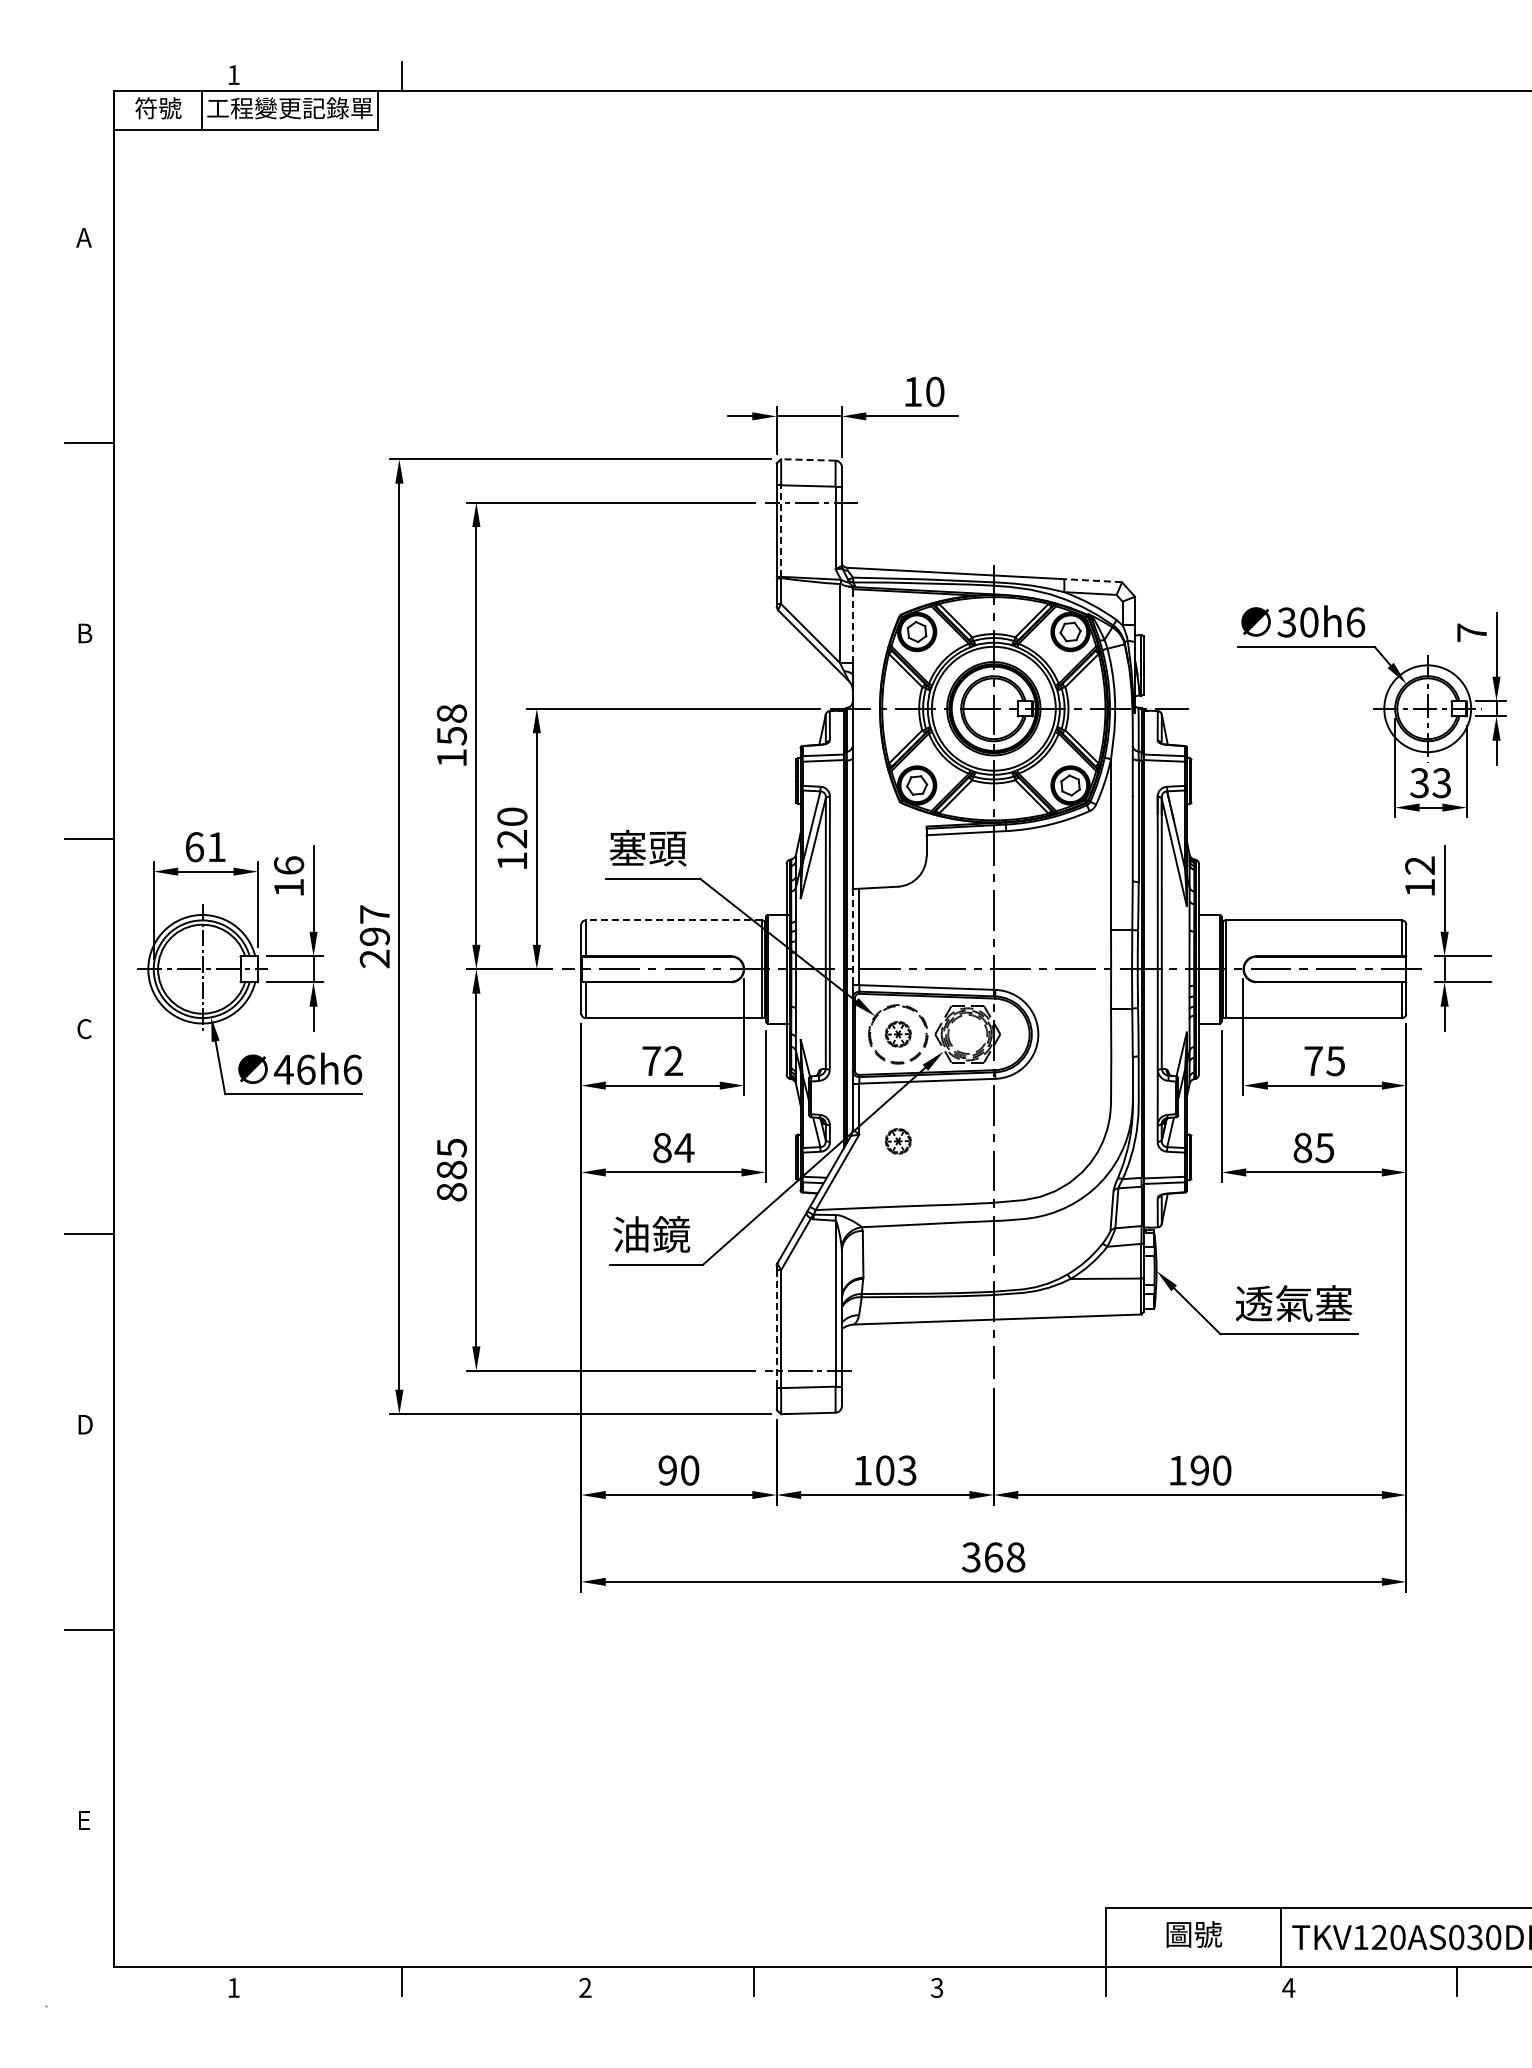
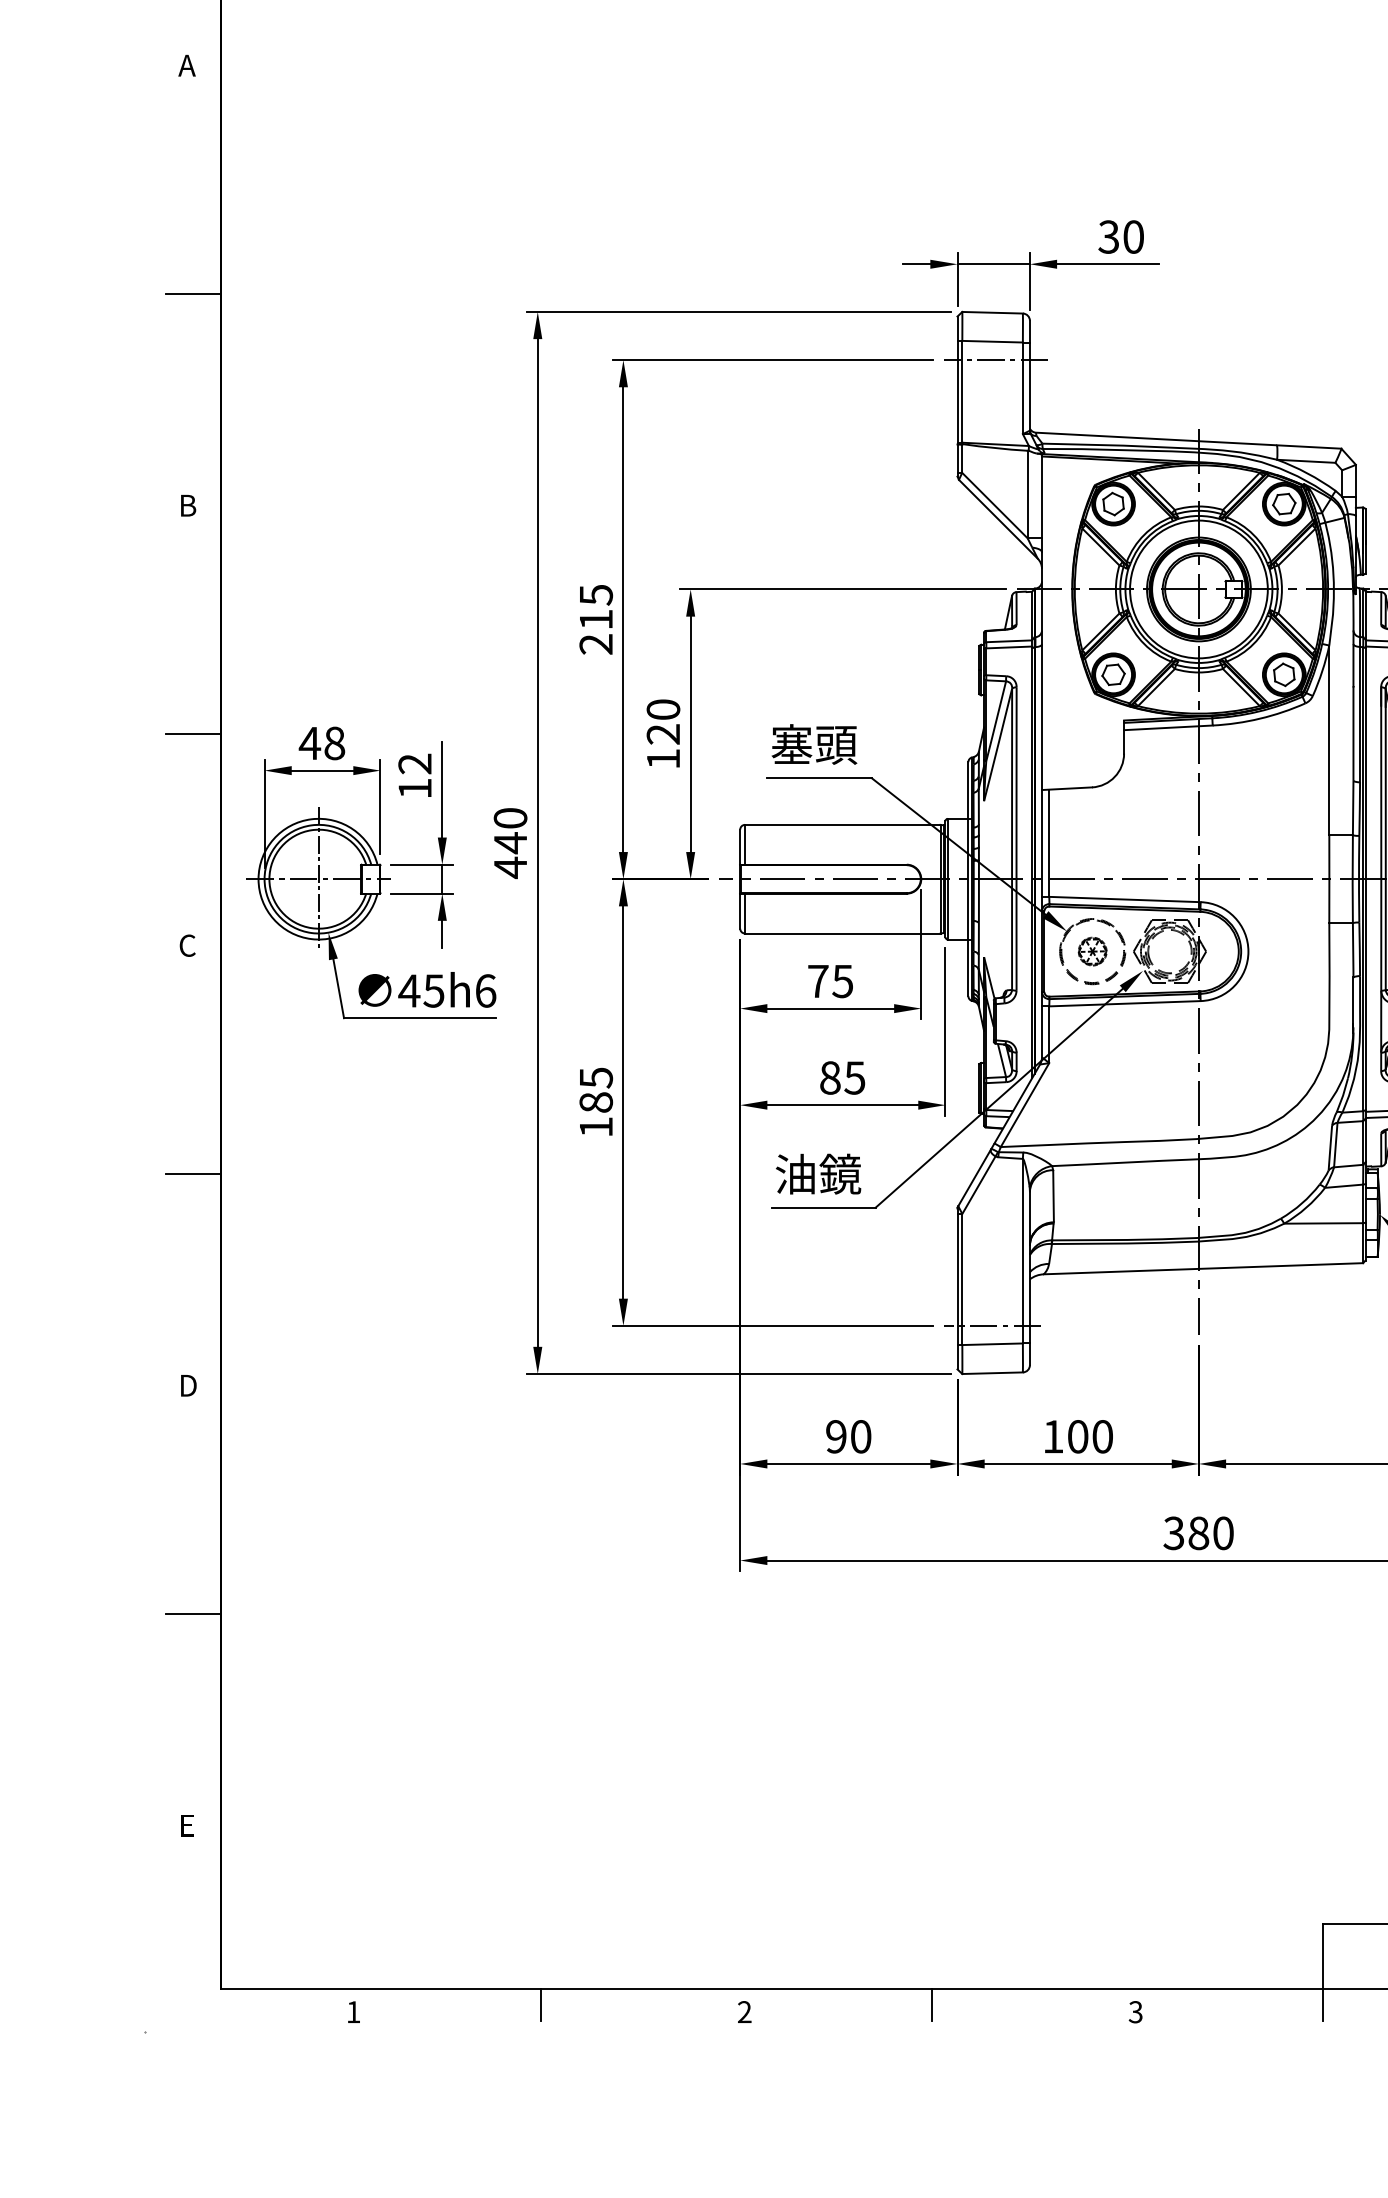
text: (912, 391) -> (1108, 236), 10 -> 30
line: (807, 459) -> (991, 312), dashed -> solid
line: (781, 531) -> (962, 392), dashed -> solid
line: (1093, 580) -> (1309, 446), dashed -> solid
line: (852, 626) -> (1041, 497), dashed -> solid
text: (451, 735) -> (595, 619), 158 -> 215
text: (205, 847) -> (322, 743), 61 -> 48
text: (289, 865) -> (415, 763), 16 -> 12
line: (673, 920) -> (842, 824), dashed -> solid
text: (374, 937) -> (510, 843), 297 -> 440
line: (852, 937) -> (1041, 843), dashed -> solid
text: (673, 1061) -> (842, 981), 72 -> 75
text: (305, 1069) -> (433, 990), 46h6 -> 45h6
part: (898, 1141) -> (1092, 1070), removed
text: (684, 1148) -> (854, 1078), 84 -> 85
text: (451, 1192) -> (595, 1127), 885 -> 185
line: (776, 1329) -> (957, 1279), dashed -> solid
text: (906, 1470) -> (1101, 1436), 103 -> 100
text: (1004, 1557) -> (1210, 1533), 368 -> 380

